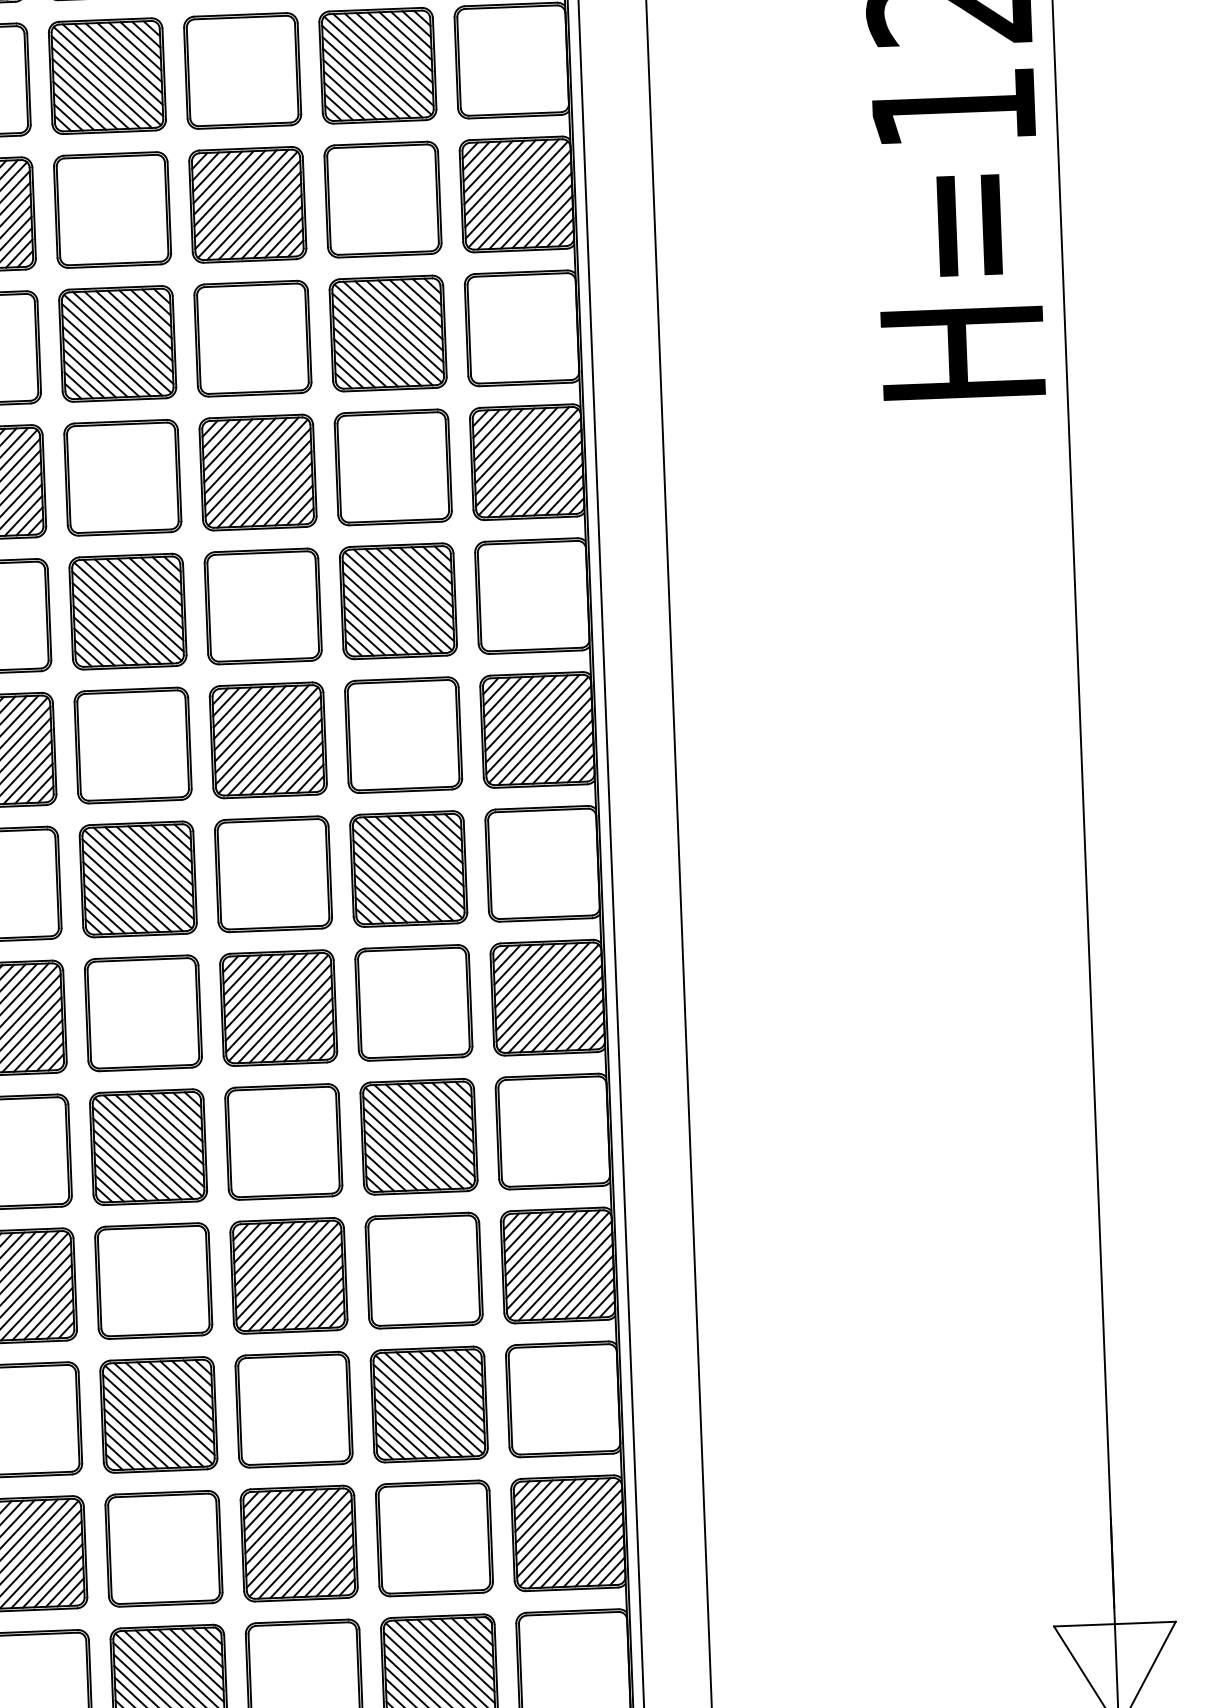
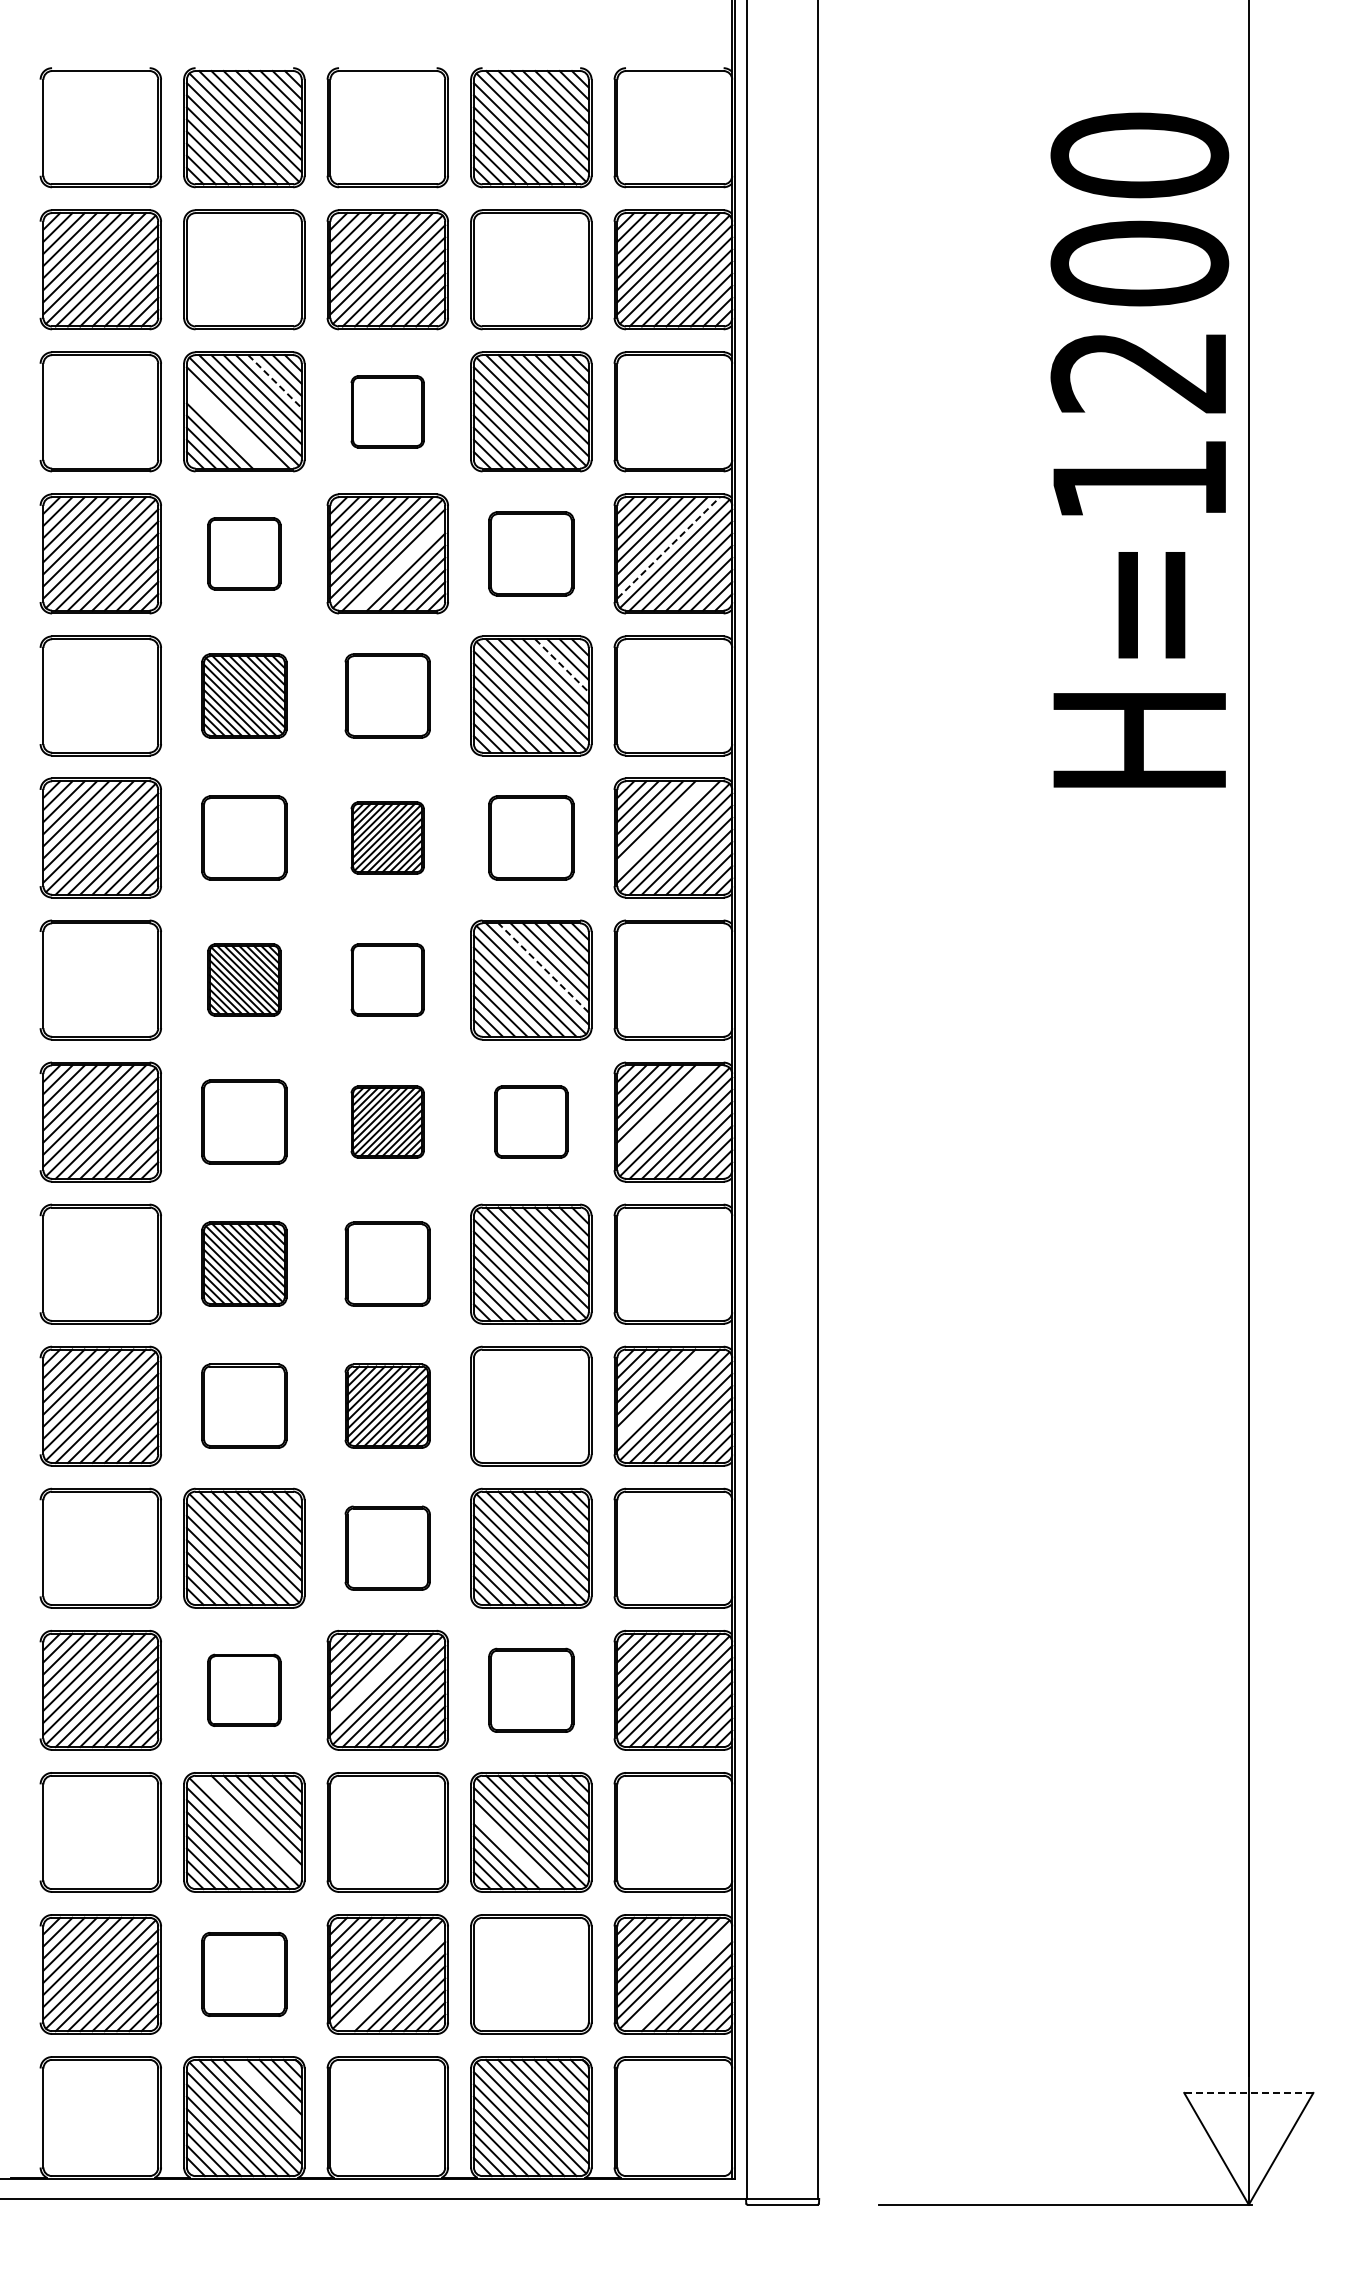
line: (135, 46) -> (275, 381), solid -> dashed
part: (242, 70) -> (387, 411), size x0.6
line: (95, 87) -> (231, 423), removed
line: (90, 93) -> (225, 429), removed
line: (512, 188) -> (669, 547), solid -> dashed
part: (383, 199) -> (531, 553), size x0.7
part: (112, 209) -> (244, 553), size x0.6
line: (259, 215) -> (399, 565), removed
line: (415, 303) -> (561, 665), solid -> dashed
part: (252, 338) -> (387, 695), size x0.7
part: (117, 343) -> (244, 695), size x0.7
line: (516, 450) -> (662, 825), removed
part: (393, 466) -> (531, 837), size x0.7
part: (257, 472) -> (387, 837), size x0.6
part: (122, 477) -> (244, 837), size x0.7
line: (409, 589) -> (543, 967), solid -> dashed
part: (262, 605) -> (387, 979), size x0.6
part: (128, 611) -> (244, 979), size x0.6
line: (526, 718) -> (662, 1109), removed
part: (403, 734) -> (531, 1121), size x0.6
part: (268, 739) -> (387, 1121), size x0.6
part: (133, 744) -> (244, 1121), size x0.7
part: (273, 873) -> (387, 1263), size x0.7
part: (138, 878) -> (244, 1263), size x0.7
line: (537, 986) -> (662, 1393), removed
part: (278, 1007) -> (387, 1405), size x0.7
part: (143, 1012) -> (244, 1405), size x0.7
part: (283, 1141) -> (387, 1547), size x0.7
line: (276, 1264) -> (375, 1677), removed
part: (424, 1270) -> (531, 1690), size x0.7
part: (153, 1281) -> (244, 1690), size x0.6
line: (164, 1409) -> (250, 1826), removed
line: (412, 1422) -> (512, 1850), removed
line: (575, 1538) -> (680, 1980), removed
part: (164, 1548) -> (244, 1974), size x0.7
line: (304, 1549) -> (393, 1980), removed
line: (1114, 1623) -> (1248, 2092), solid -> dashed
line: (191, 1660) -> (268, 2093), removed

